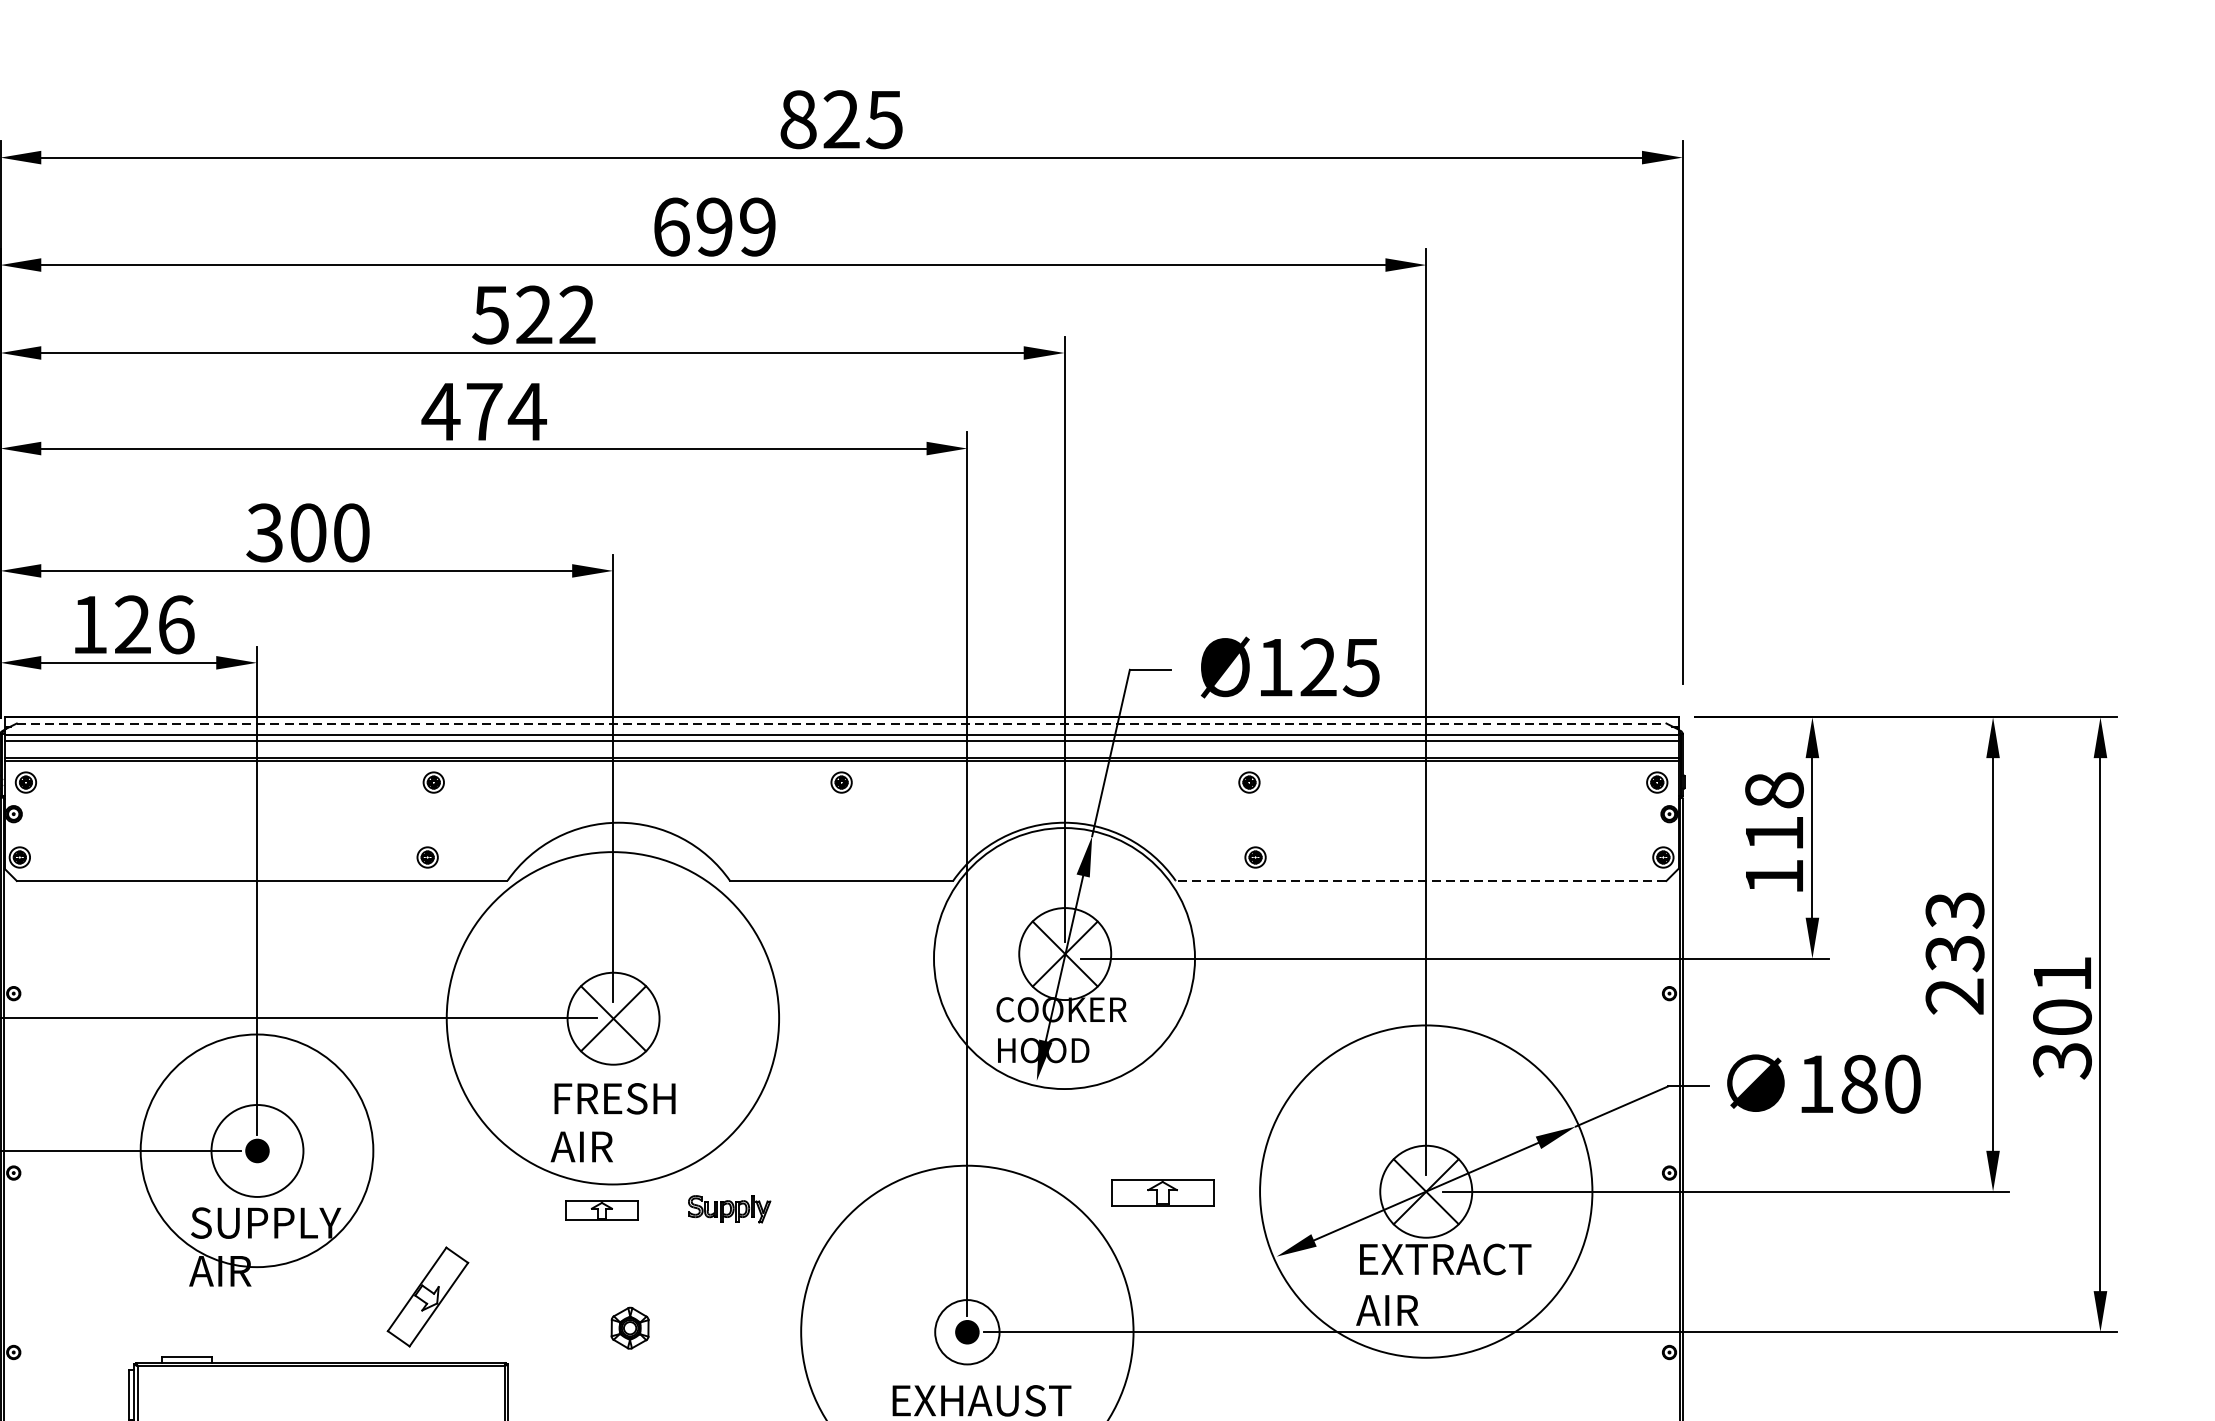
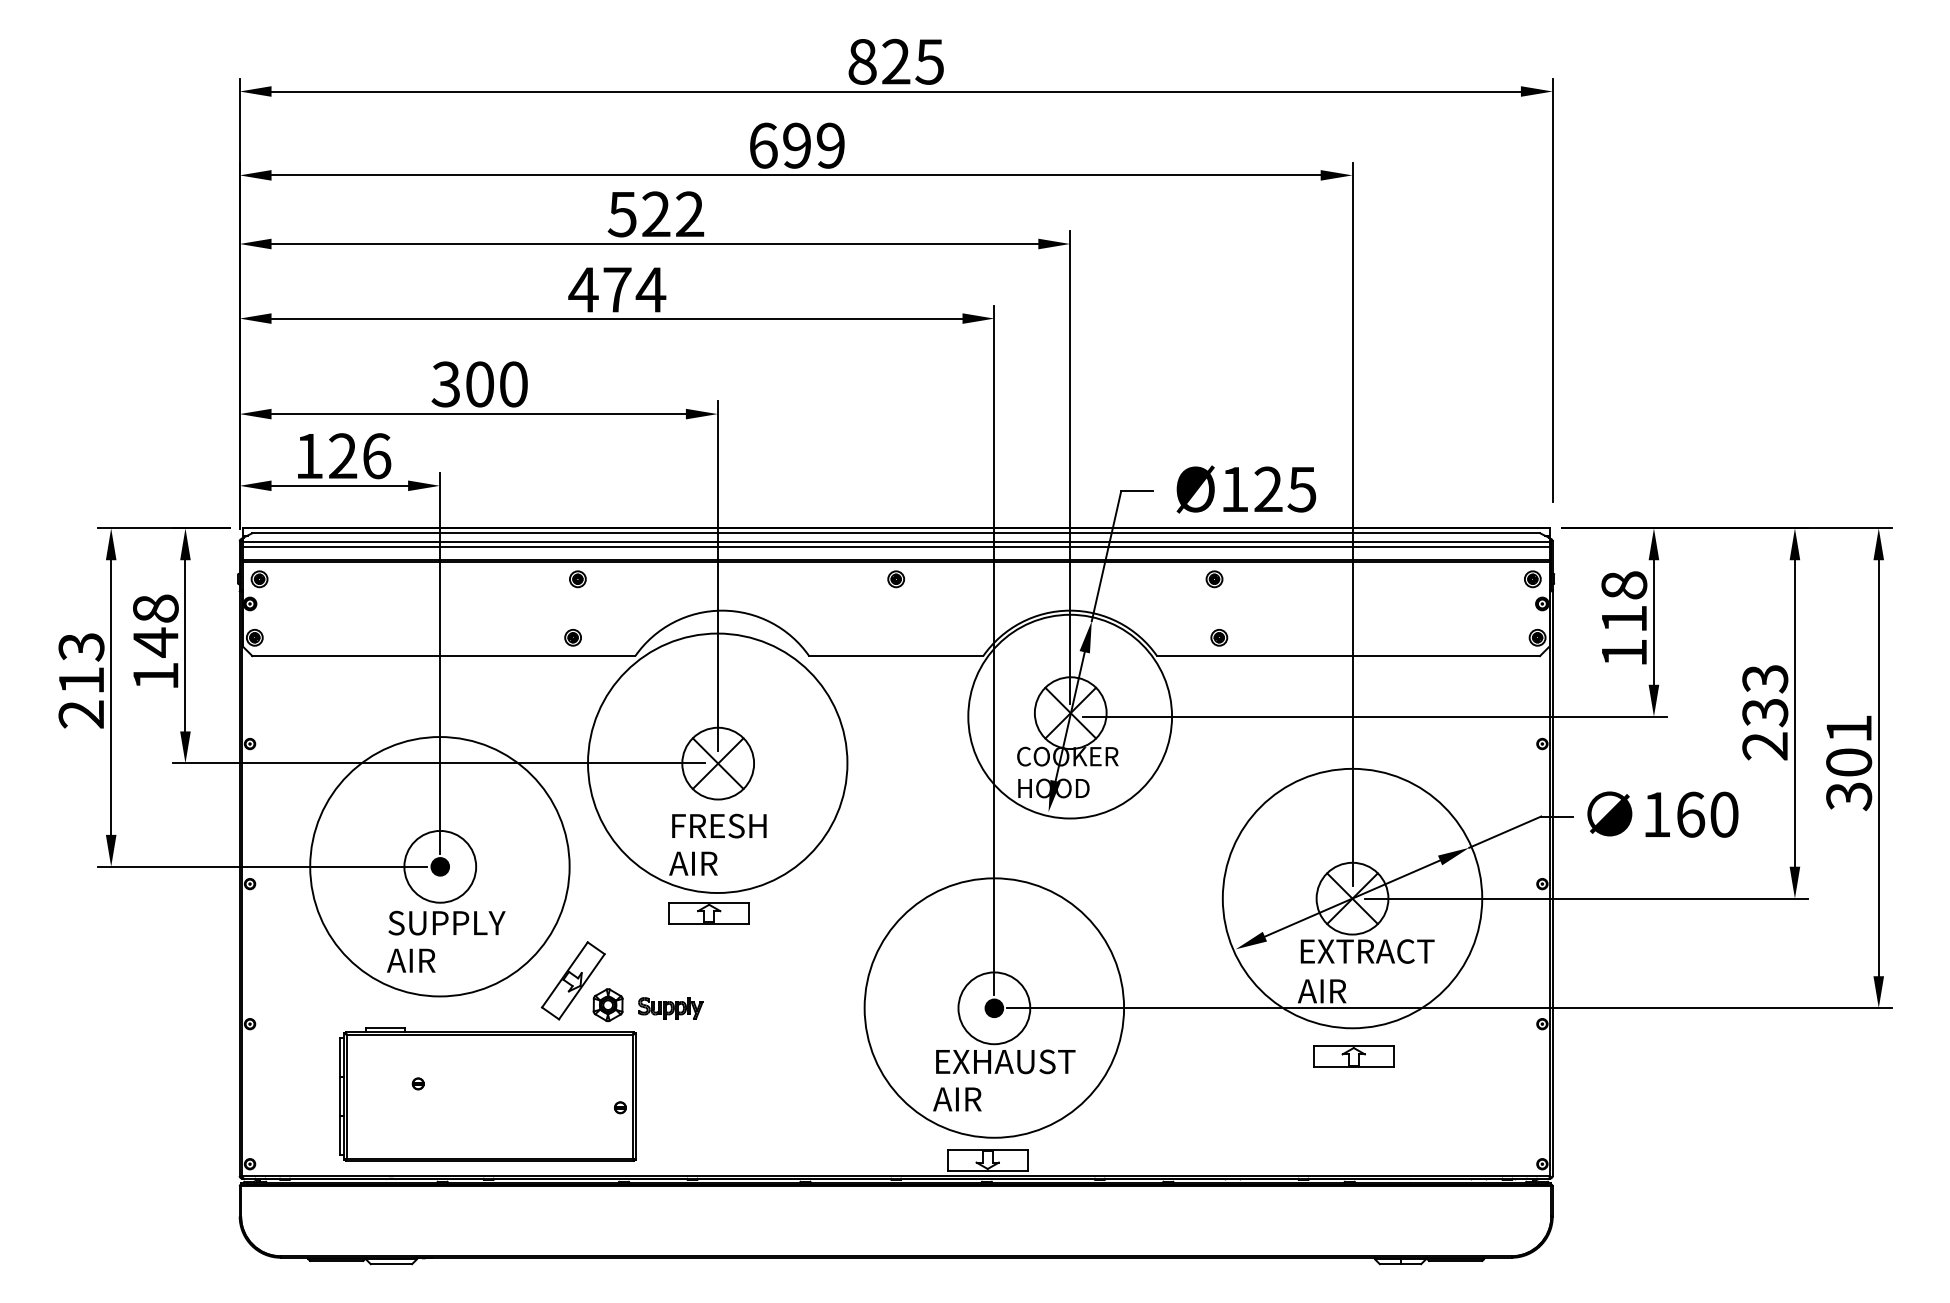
line: (841, 723) -> (896, 533), dashed -> solid
line: (1421, 881) -> (1348, 656), dashed -> solid
text: (1859, 1083) -> (1690, 814), 180 -> 160
circle: (256, 1150) -> (439, 866), size x1.43
part: (1162, 1192) -> (1353, 1056), moved
part: (729, 1209) -> (670, 1008), moved
part: (601, 1210) -> (708, 913), size x1.43
part: (629, 1328) -> (607, 1005), moved
circle: (967, 1332) -> (994, 1008), size x1.43

